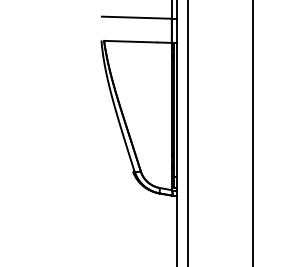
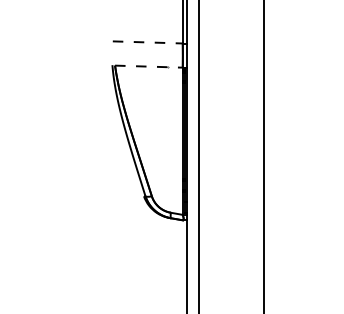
line: (136, 17) -> (147, 42), solid -> dashed
line: (137, 41) -> (148, 66), solid -> dashed

